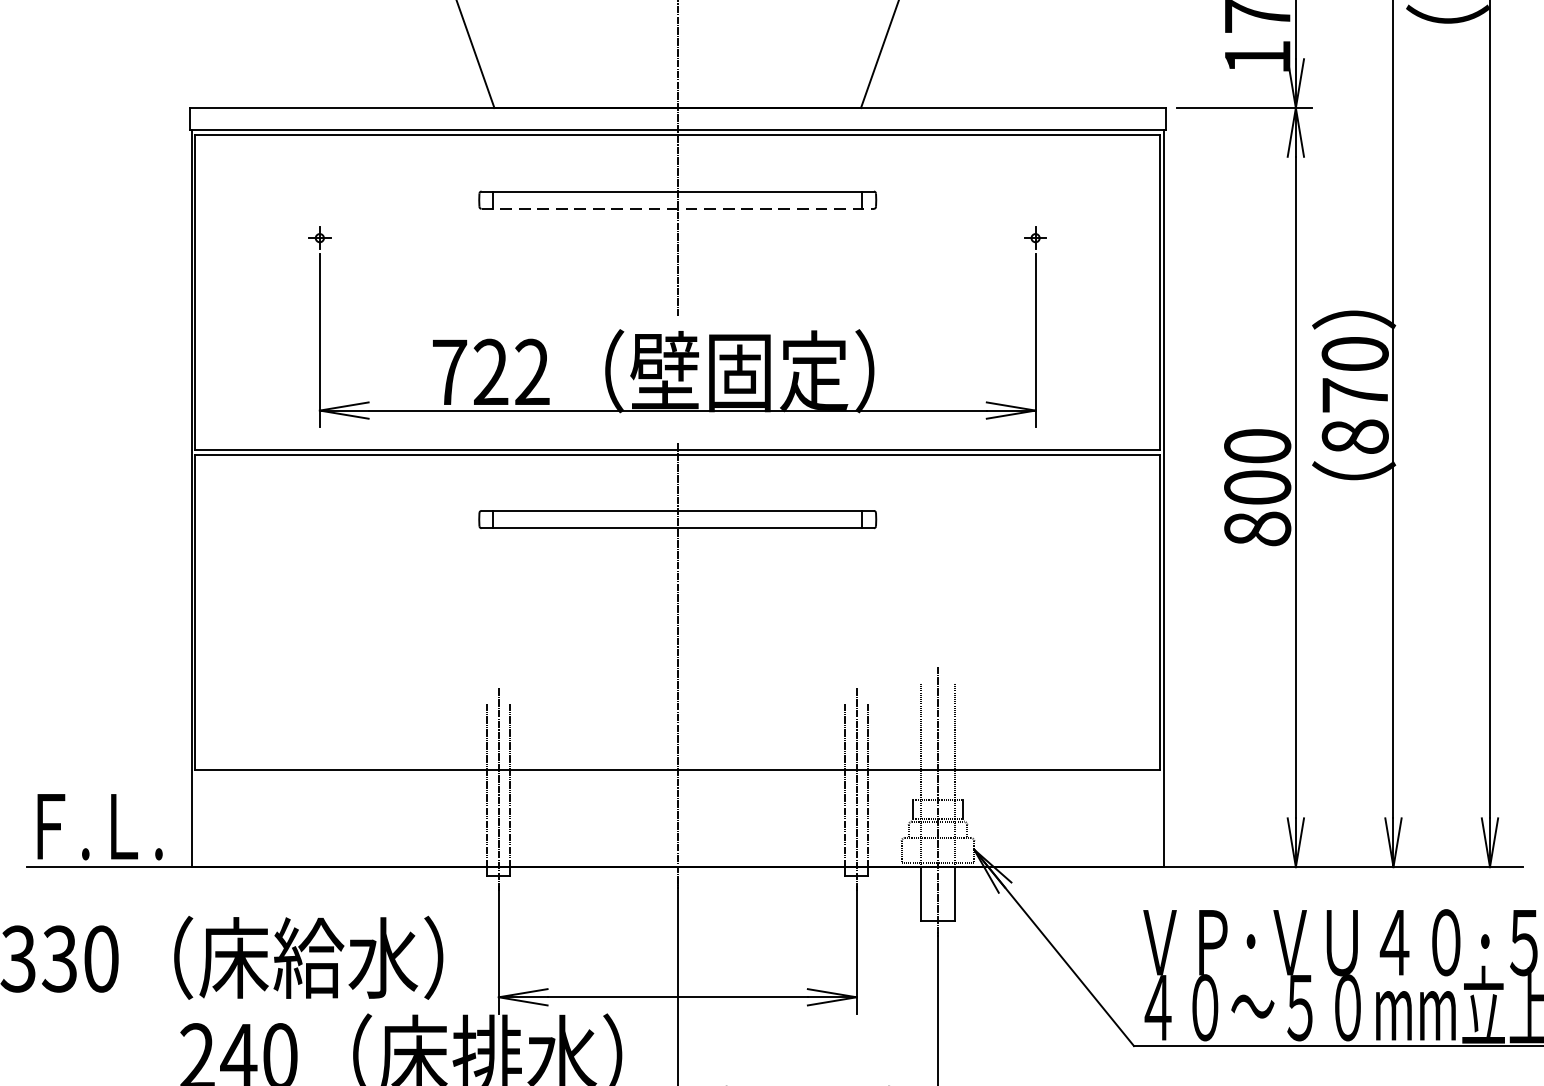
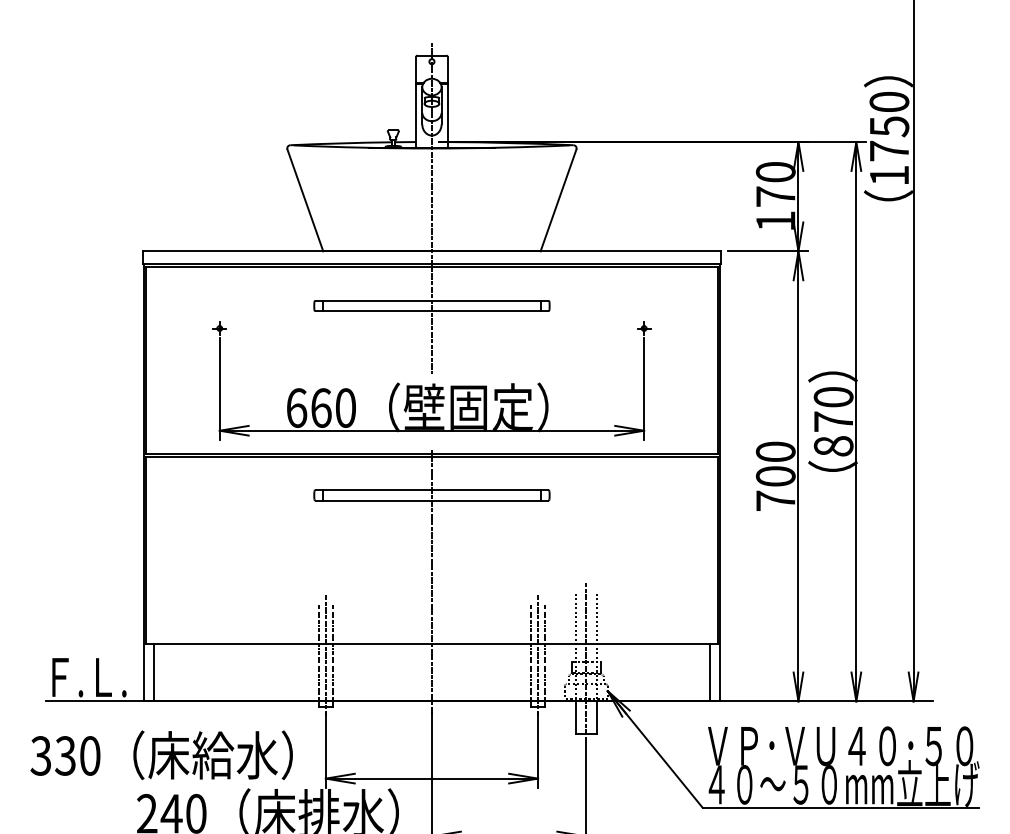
line: (678, 209) -> (432, 311), dashed -> solid
text: (489, 371) -> (320, 407), 722 -> 660
text: (1257, 528) -> (775, 500), 800 -> 700
line: (208, 818) -> (153, 672), added
line: (1147, 818) -> (710, 672), added

